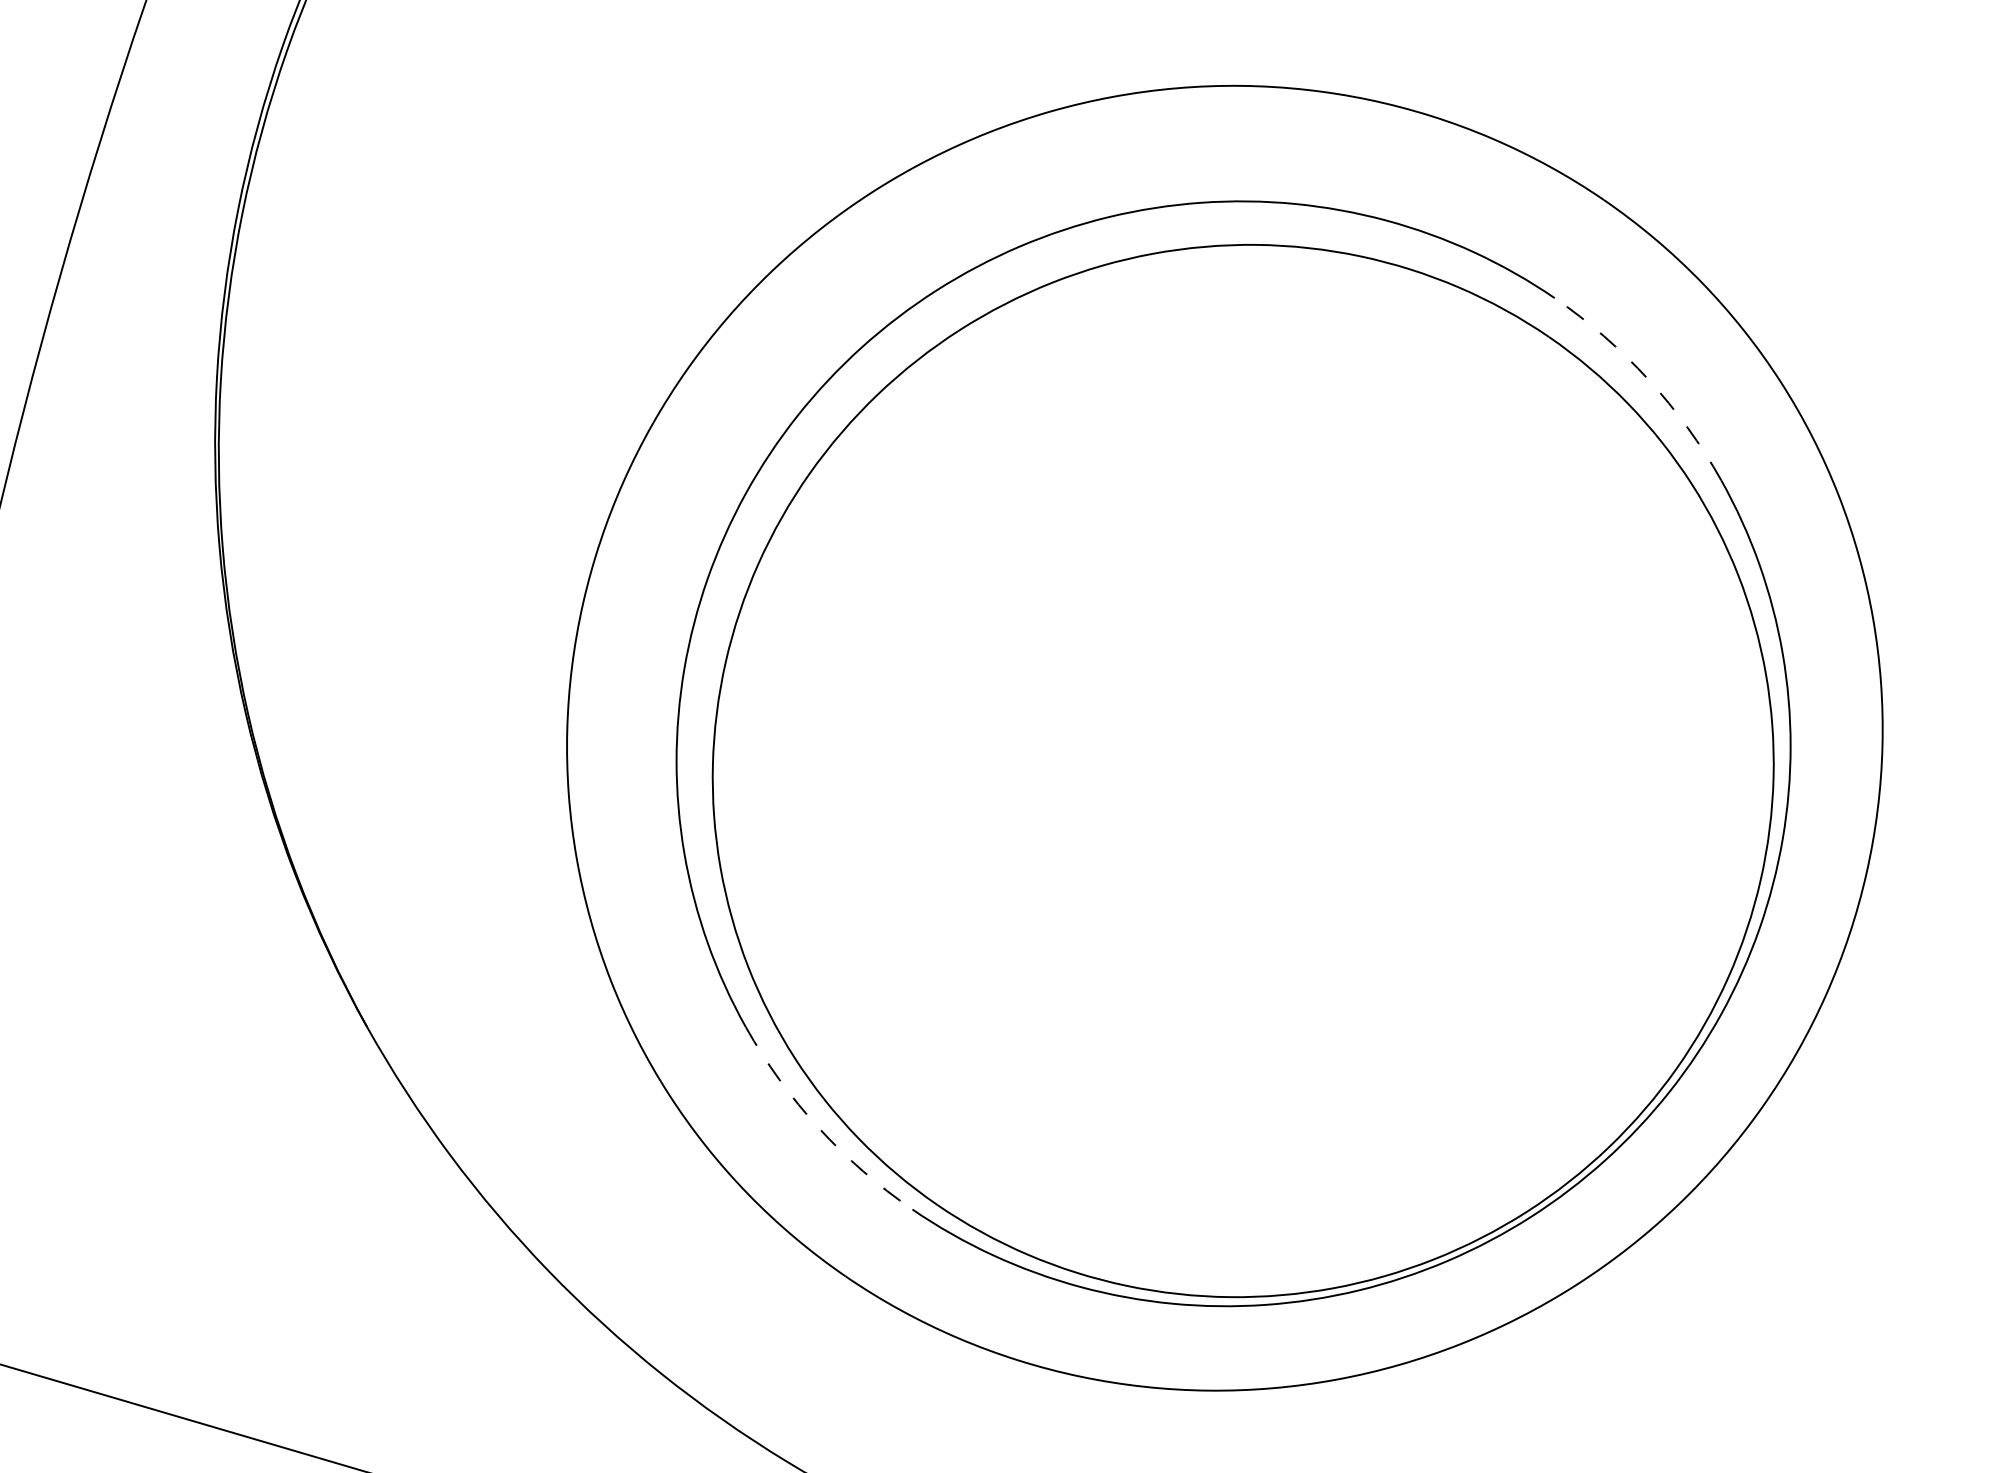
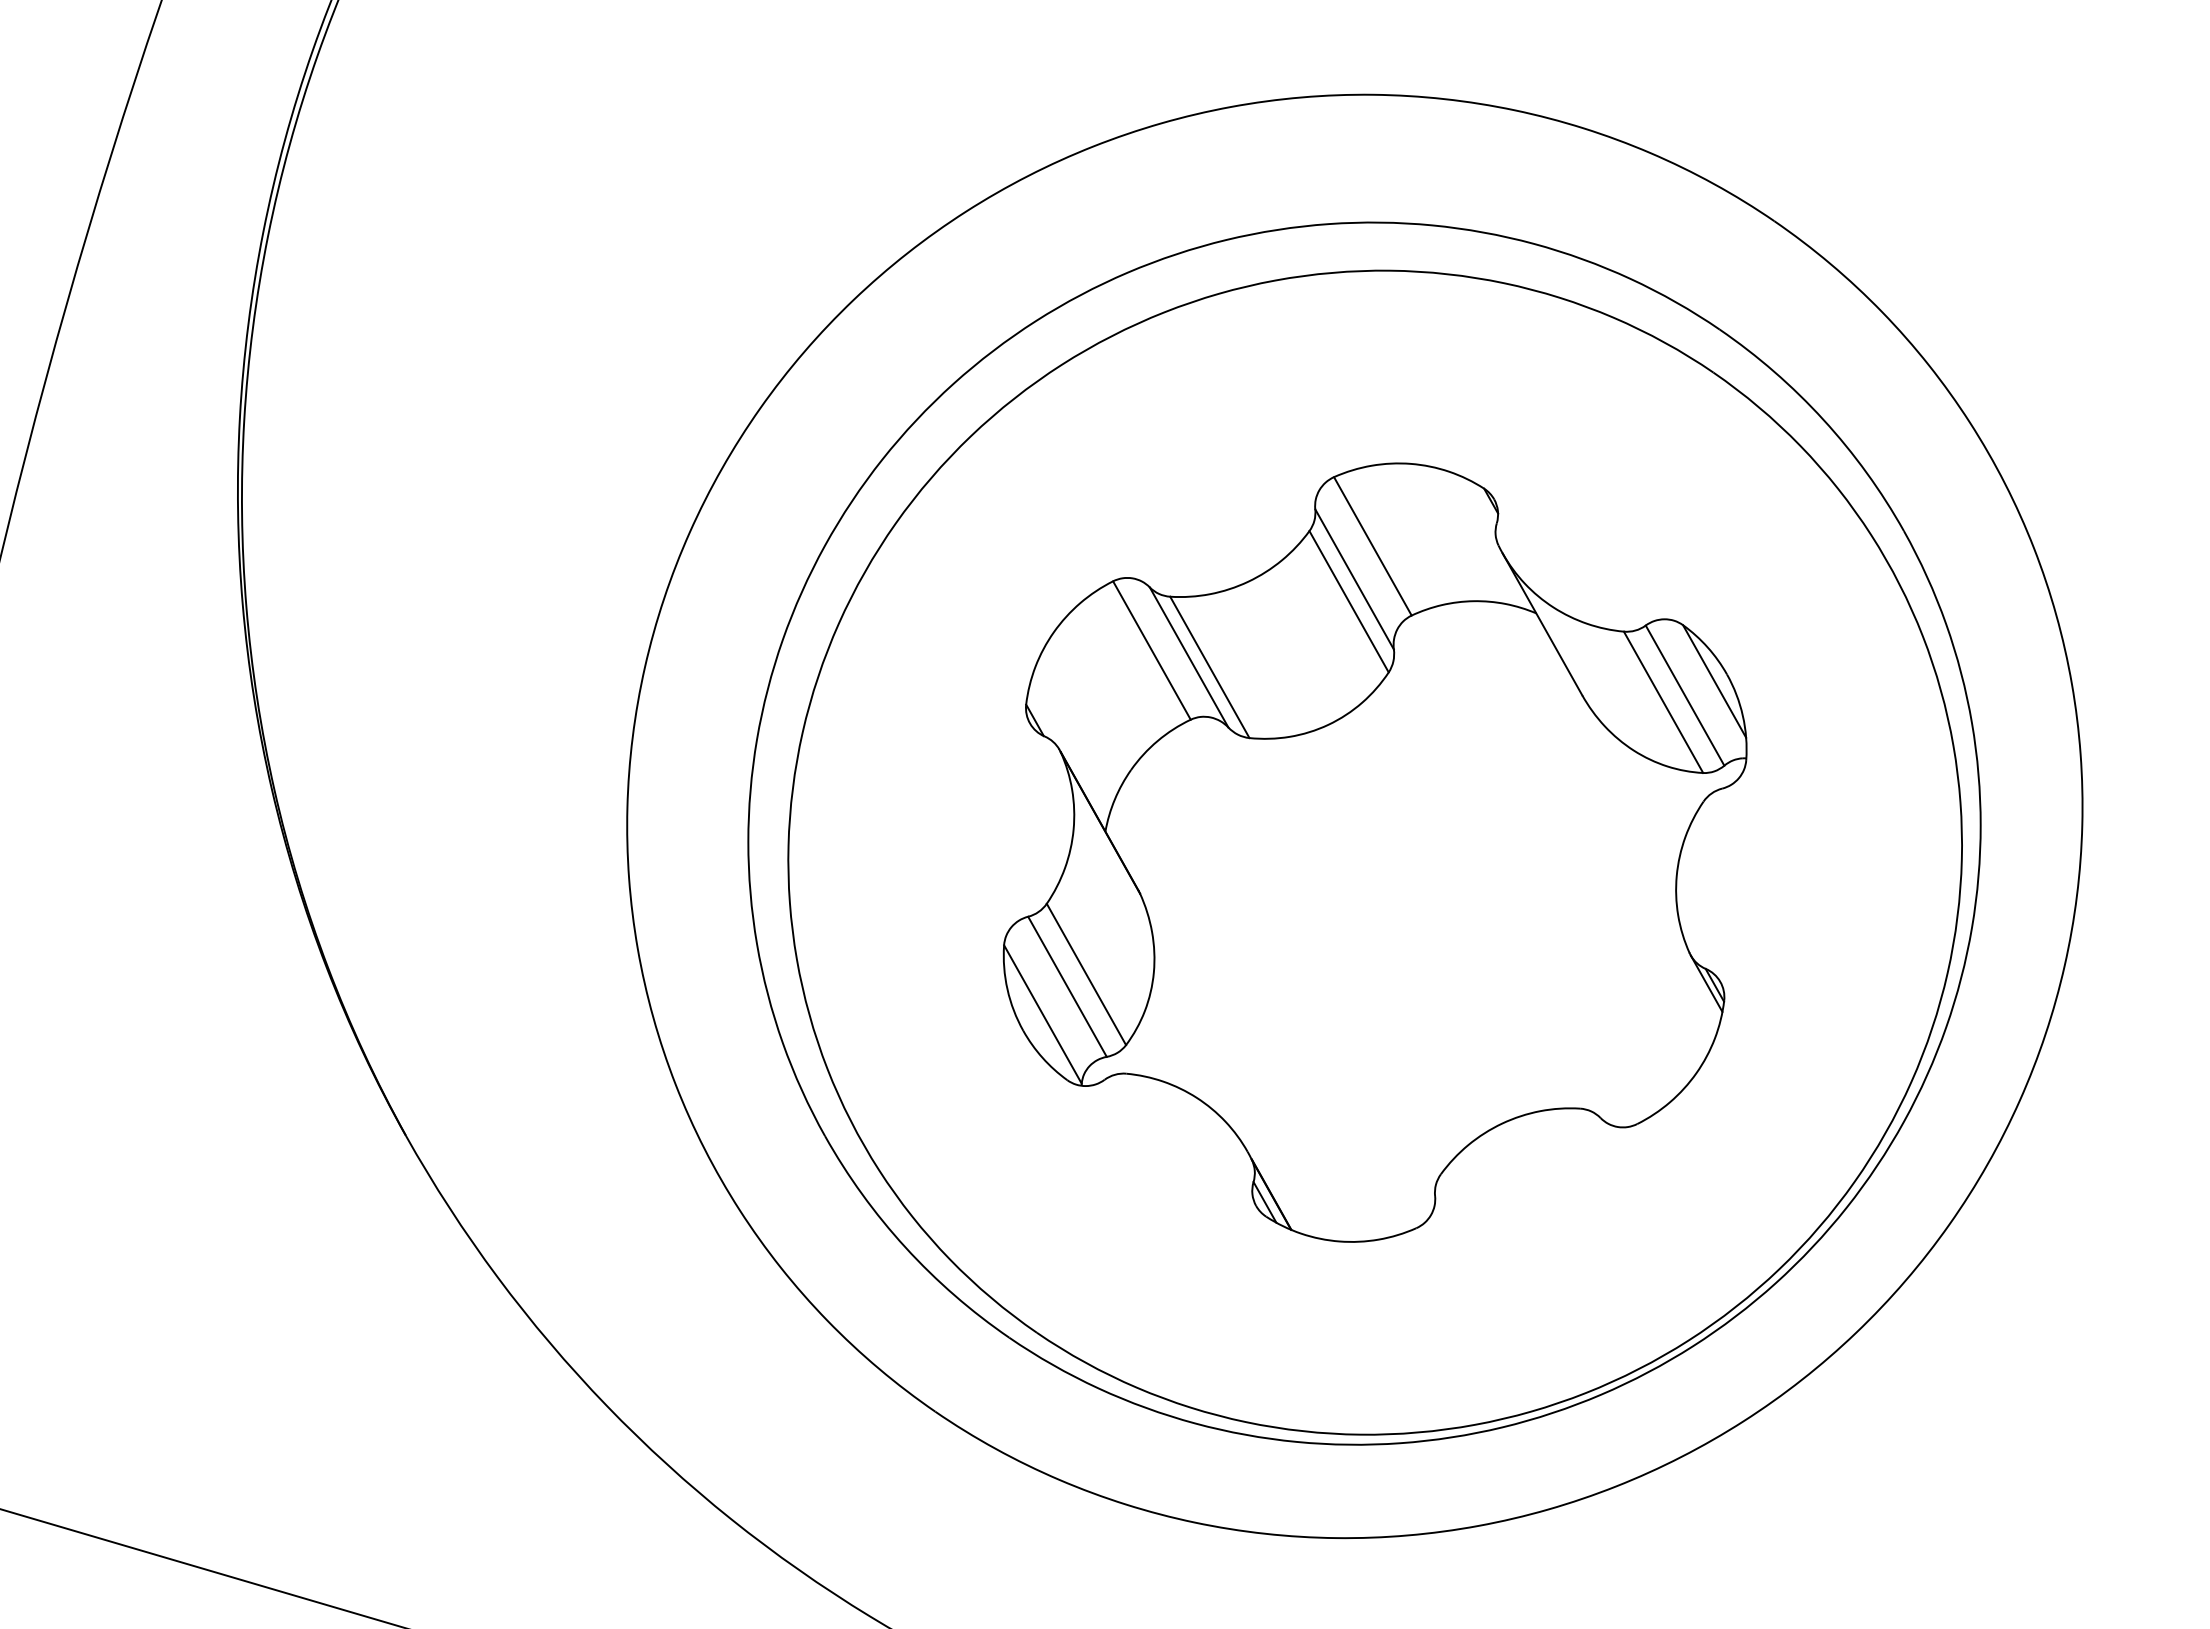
arc: (1648, 379) -> (1823, 419), dashed -> solid
part: (1242, 770) -> (1374, 852), added
arc: (818, 1127) -> (905, 1247), dashed -> solid

